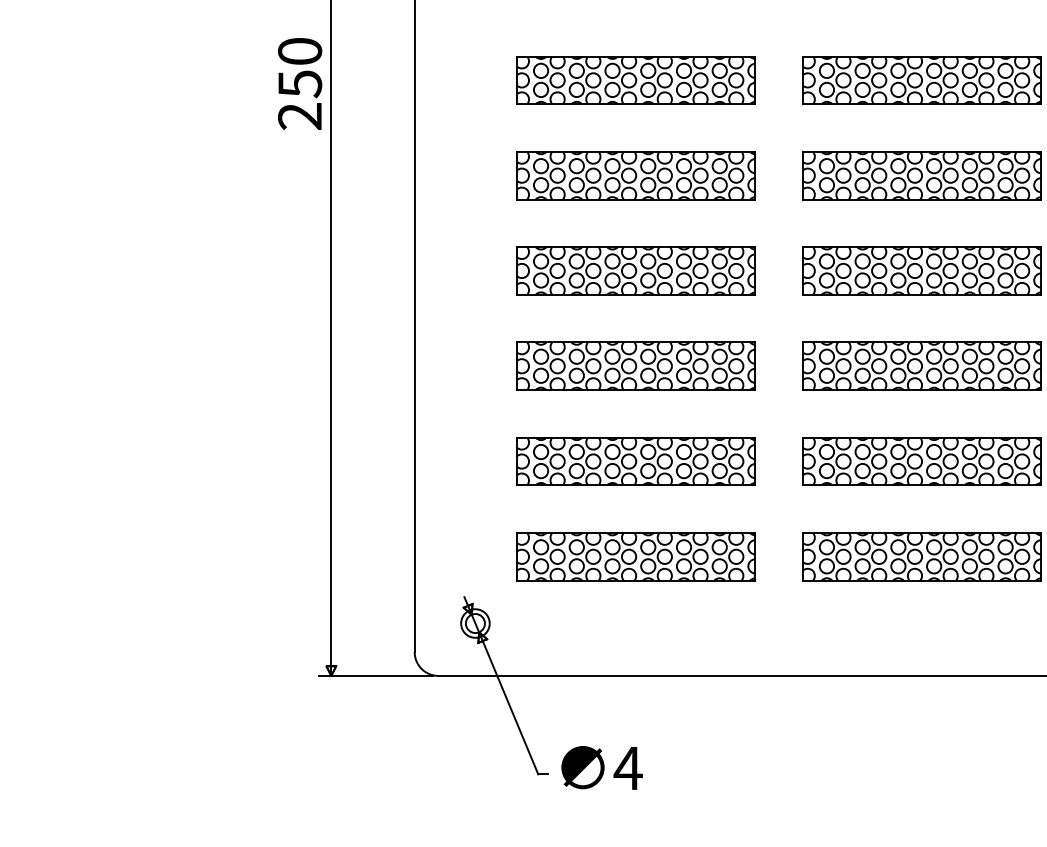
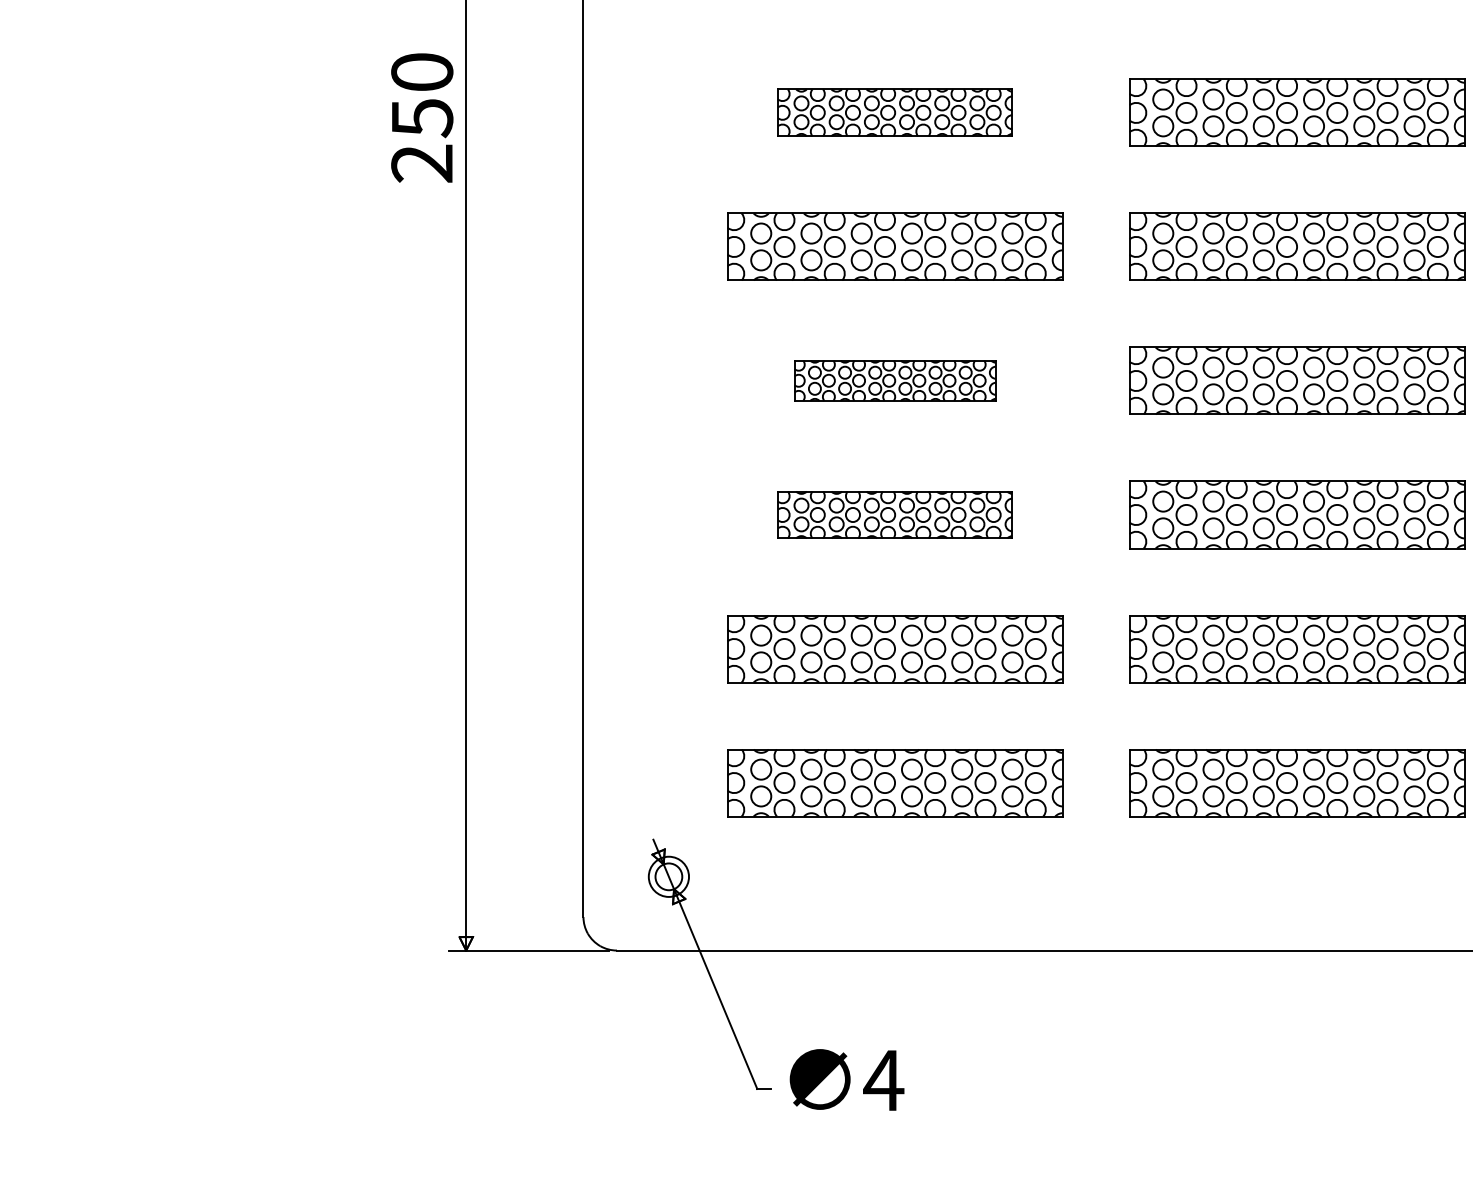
part: (636, 80) -> (895, 112), size x0.7
part: (636, 270) -> (895, 380), size x0.6
part: (636, 365) -> (895, 514), size x0.7

